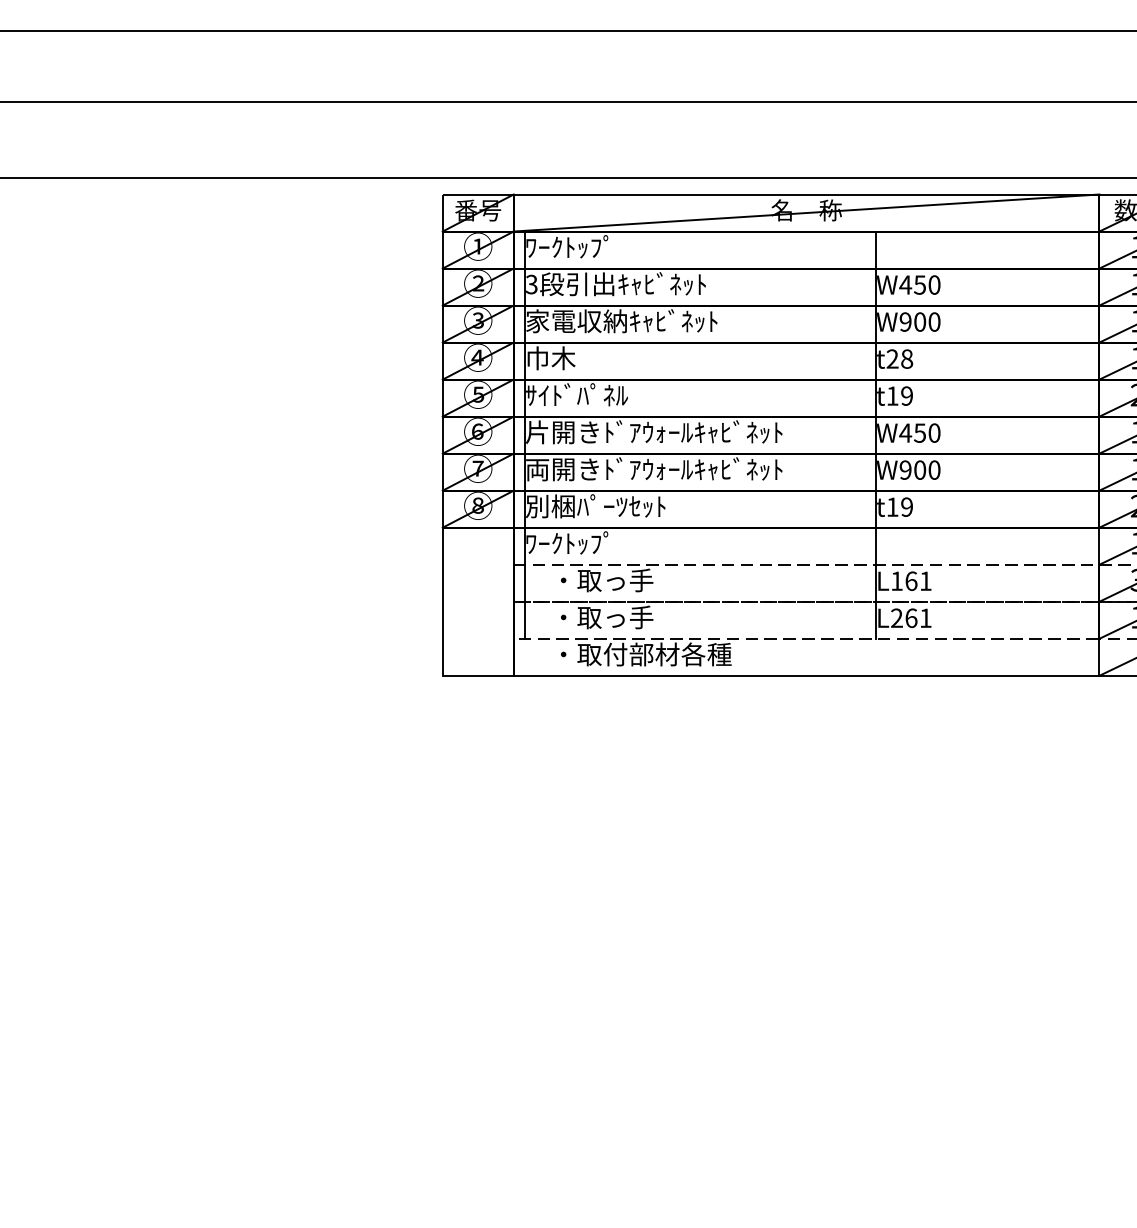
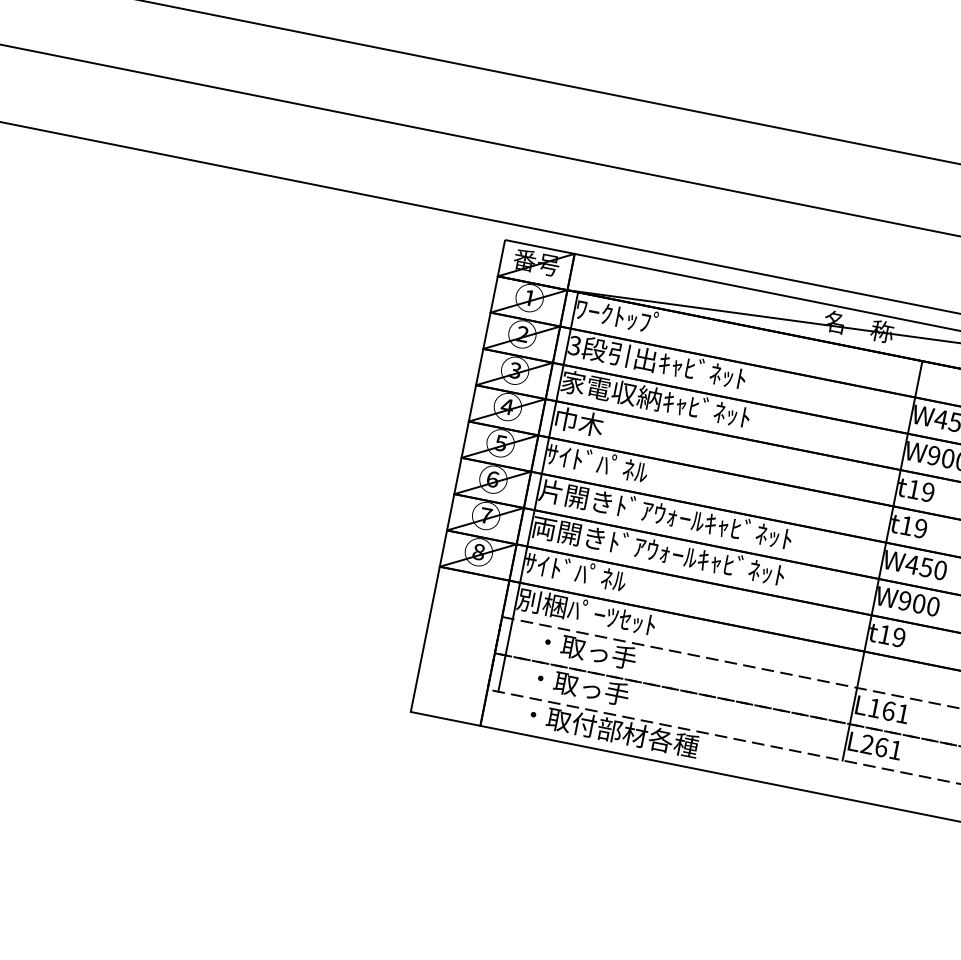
text: (899, 358) -> (920, 490), t28 -> t19
text: (595, 506) -> (593, 575), 別梱ﾊﾟｰﾂｾｯﾄ -> ｻｲﾄﾞﾊﾟﾈﾙ
text: (595, 543) -> (586, 612), ﾜｰｸﾄｯﾌﾟ -> 別梱ﾊﾟｰﾂｾｯﾄ

